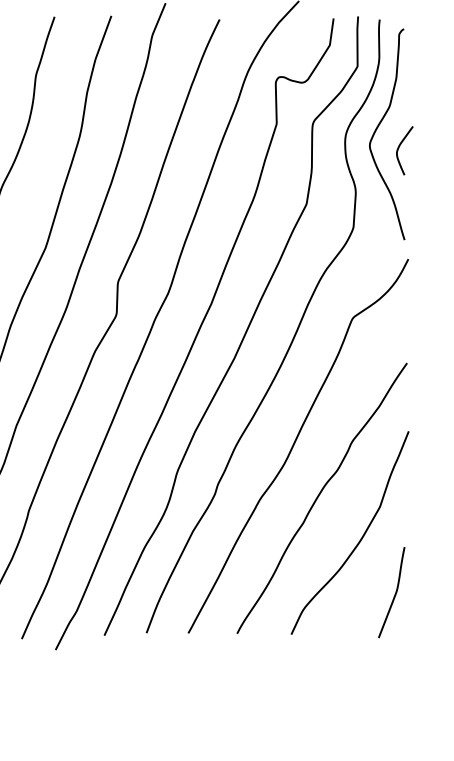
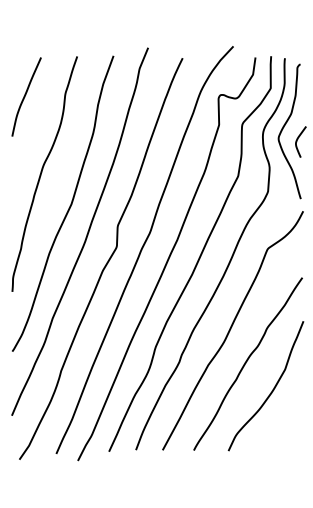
curve: (394, 592) -> (294, 424), removed

